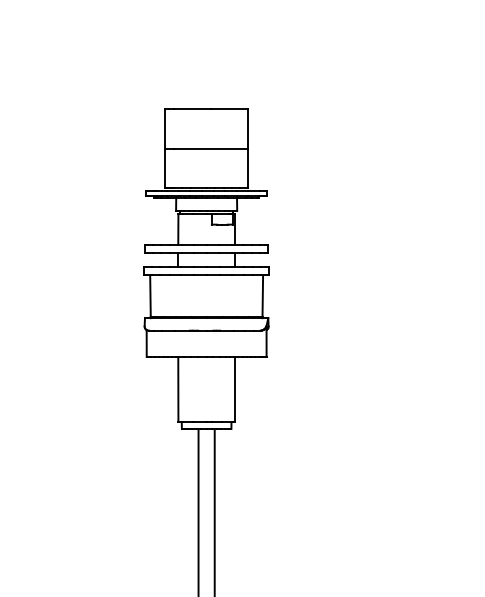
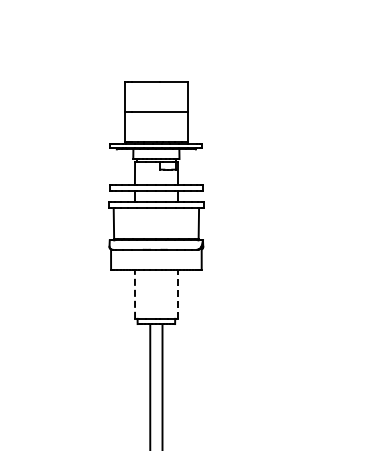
line: (179, 389) -> (135, 294), solid -> dashed
line: (234, 389) -> (177, 294), solid -> dashed

